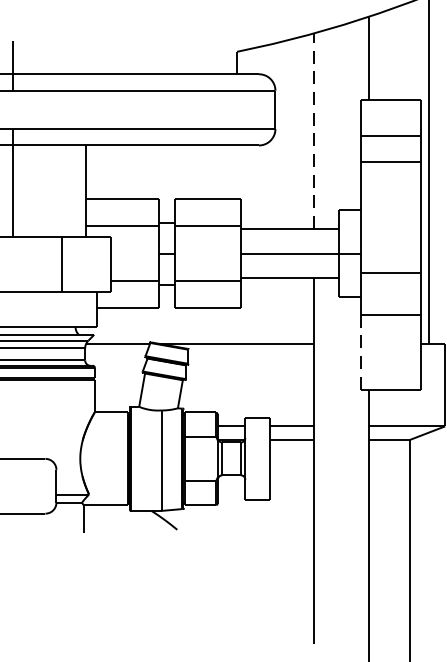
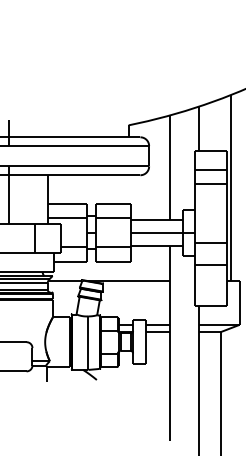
line: (313, 130) -> (169, 167), dashed -> solid
line: (360, 352) -> (194, 285), dashed -> solid

